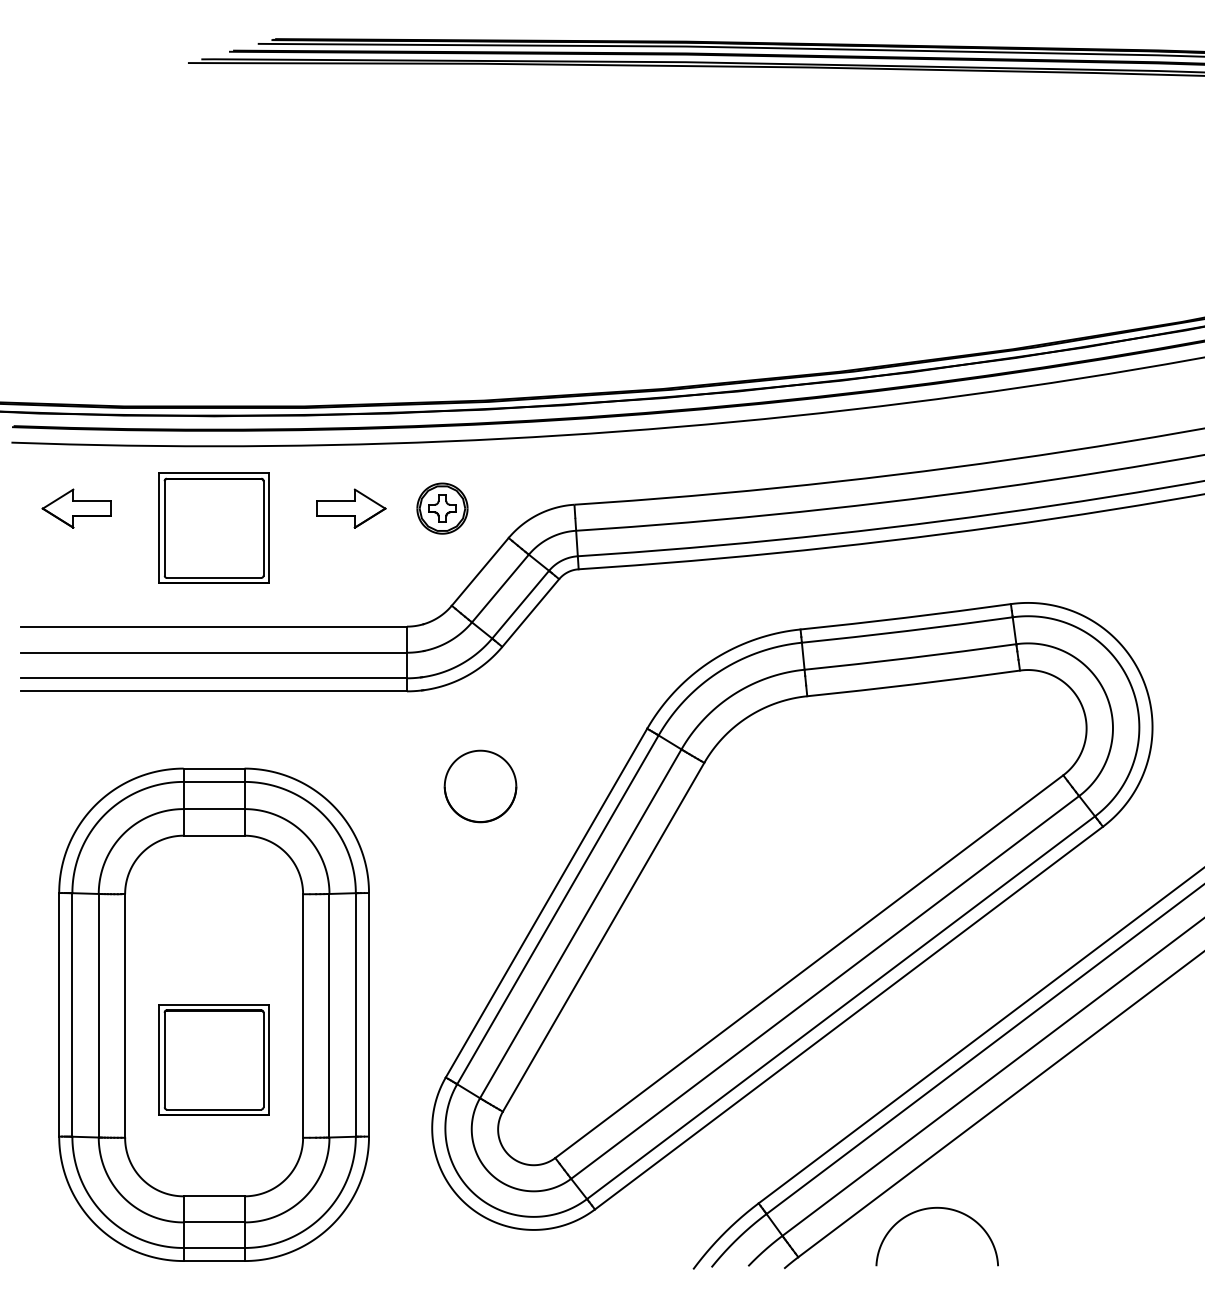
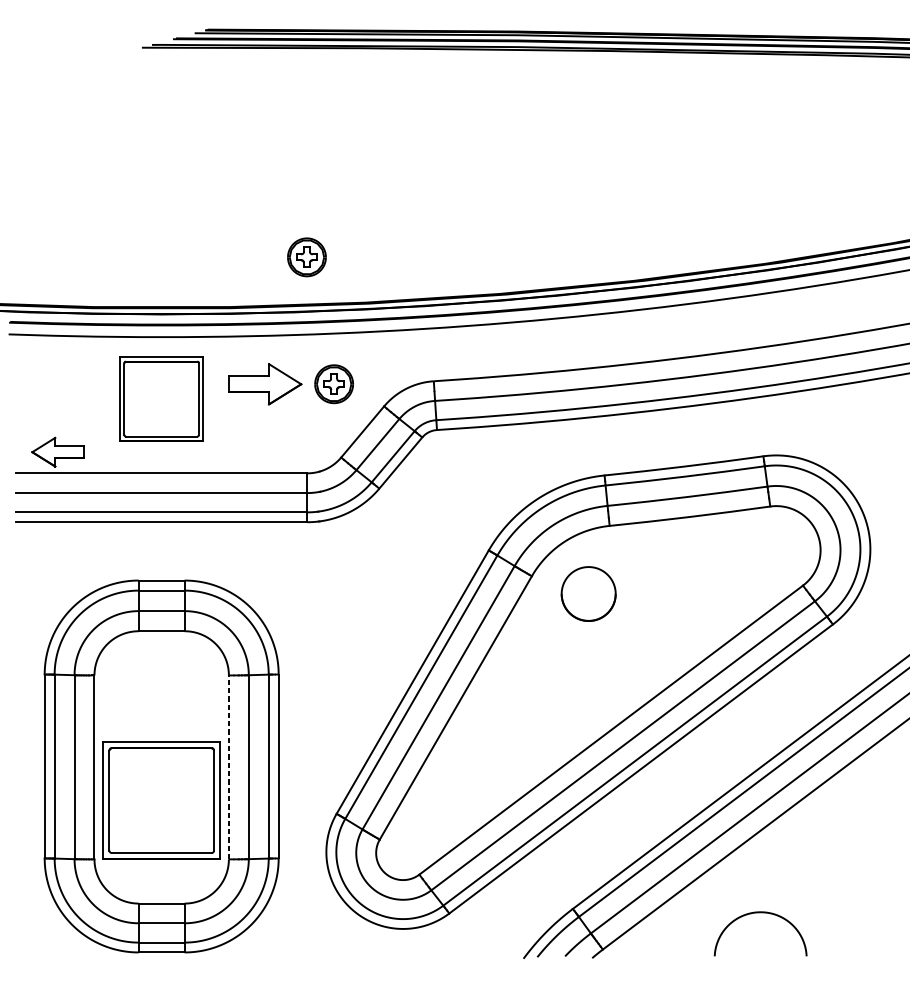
part: (406, 340) -> (306, 257), added
part: (76, 508) -> (57, 452), moved
part: (351, 508) -> (265, 384), size x1.4
part: (480, 786) -> (588, 594), moved
line: (303, 1016) -> (229, 767), solid -> dashed
part: (213, 1059) -> (161, 800), size x1.4
curve: (930, 1209) -> (755, 913), moved

